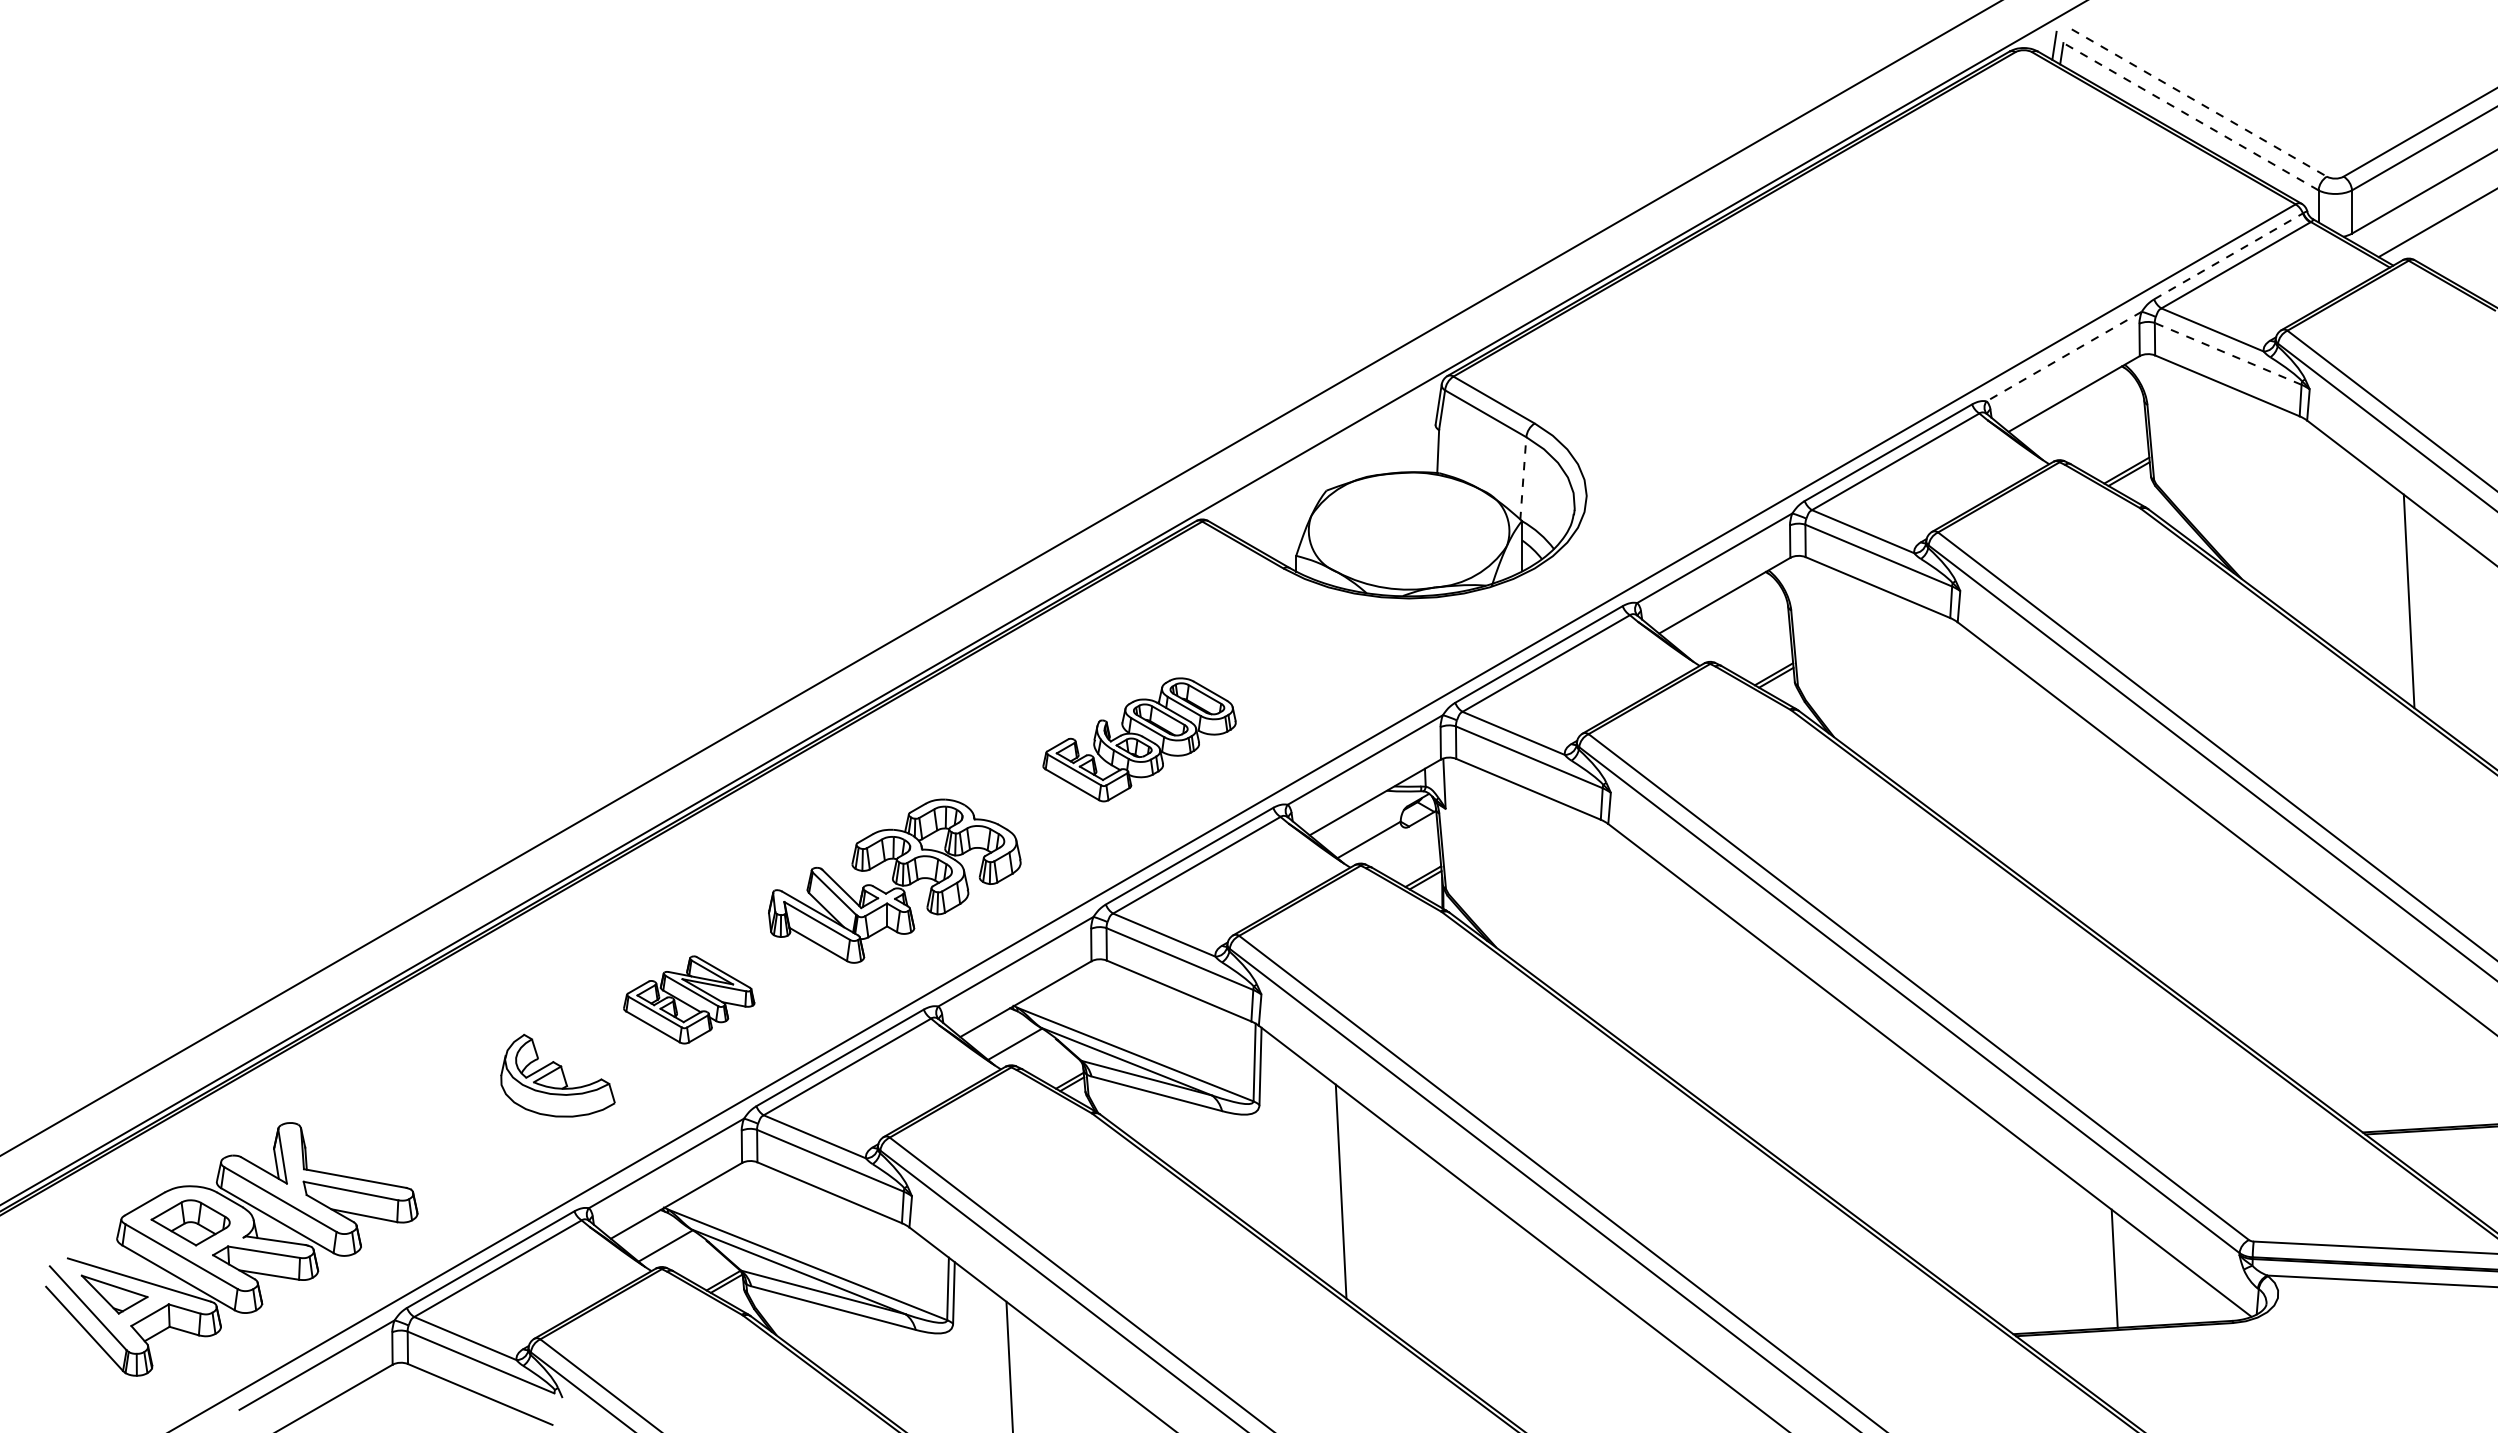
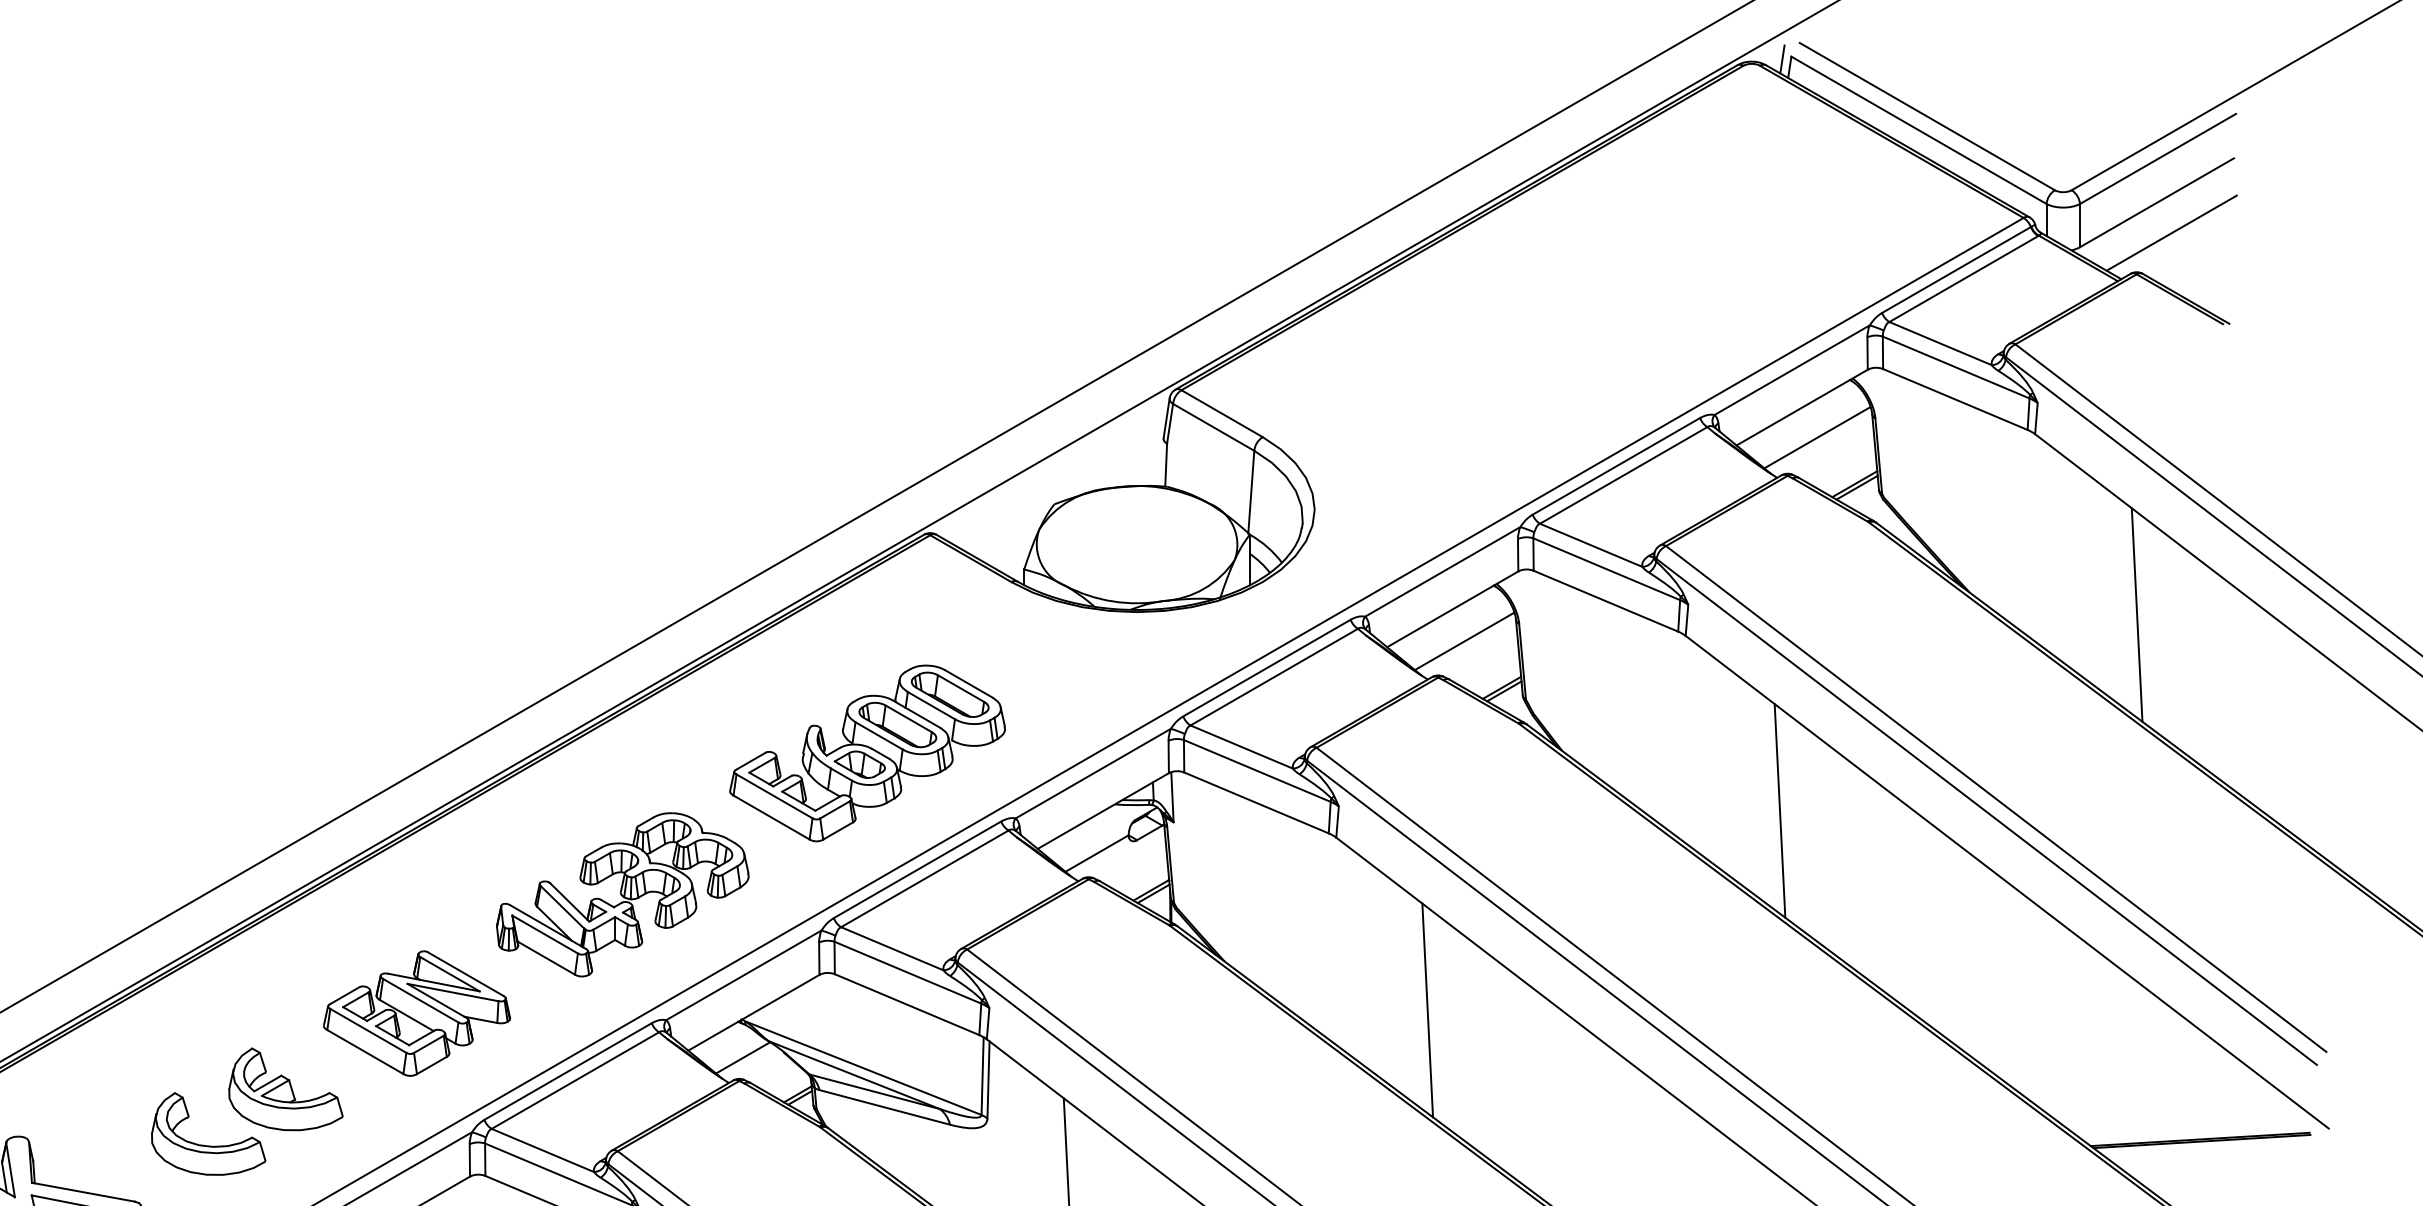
line: (2199, 103) -> (1927, 117), dashed -> solid
line: (2190, 116) -> (1918, 130), dashed -> solid
line: (2228, 256) -> (1956, 270), dashed -> solid
line: (2228, 353) -> (1956, 367), dashed -> solid
line: (2064, 356) -> (1792, 370), dashed -> solid
line: (2089, 423) -> (1817, 437), added
line: (1523, 478) -> (1251, 492), dashed -> solid
line: (1736, 627) -> (1464, 641), added
part: (1139, 739) -> (867, 753), size x1.43
line: (2051, 797) -> (1779, 811), added
line: (1699, 996) -> (1427, 1010), added
part: (689, 999) -> (417, 1013), size x1.43
part: (480, 1131) -> (208, 1145), added

